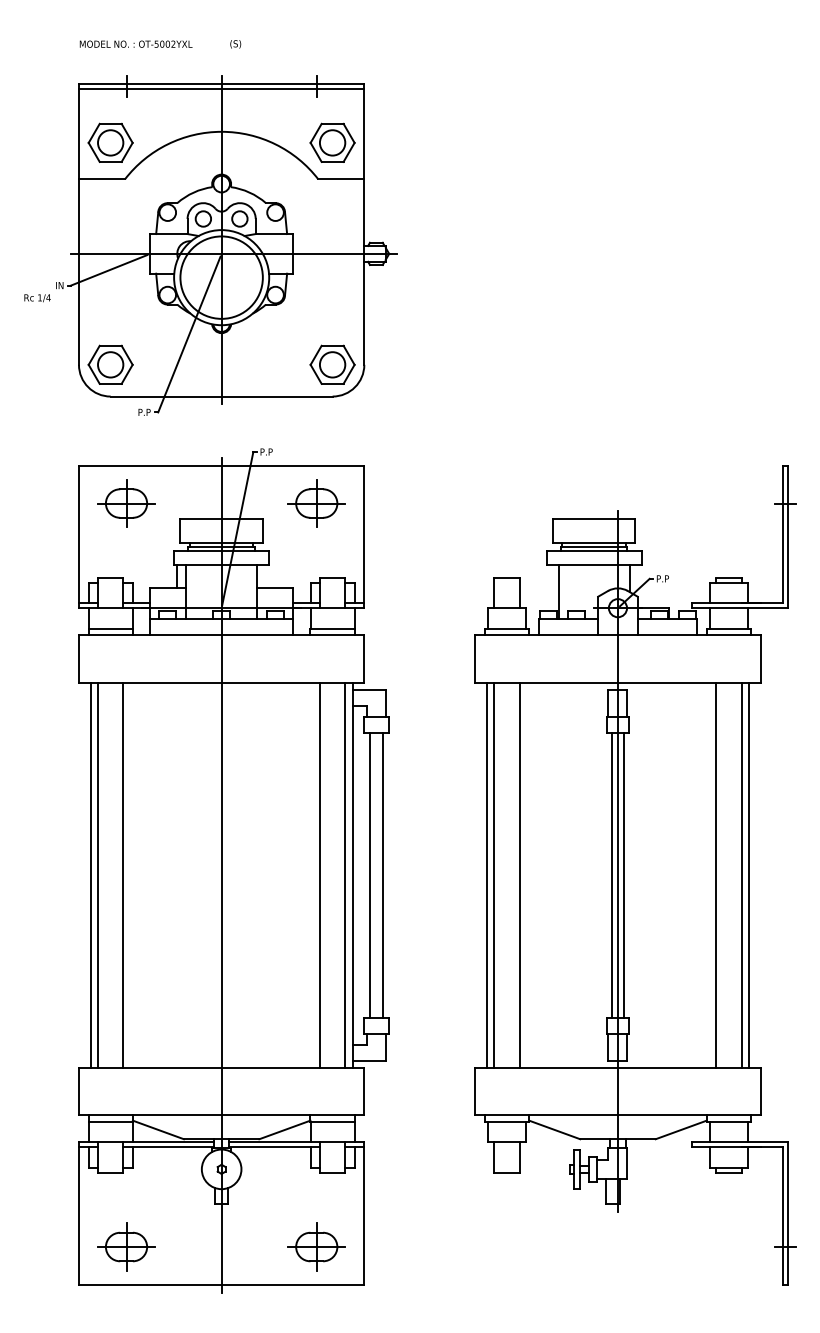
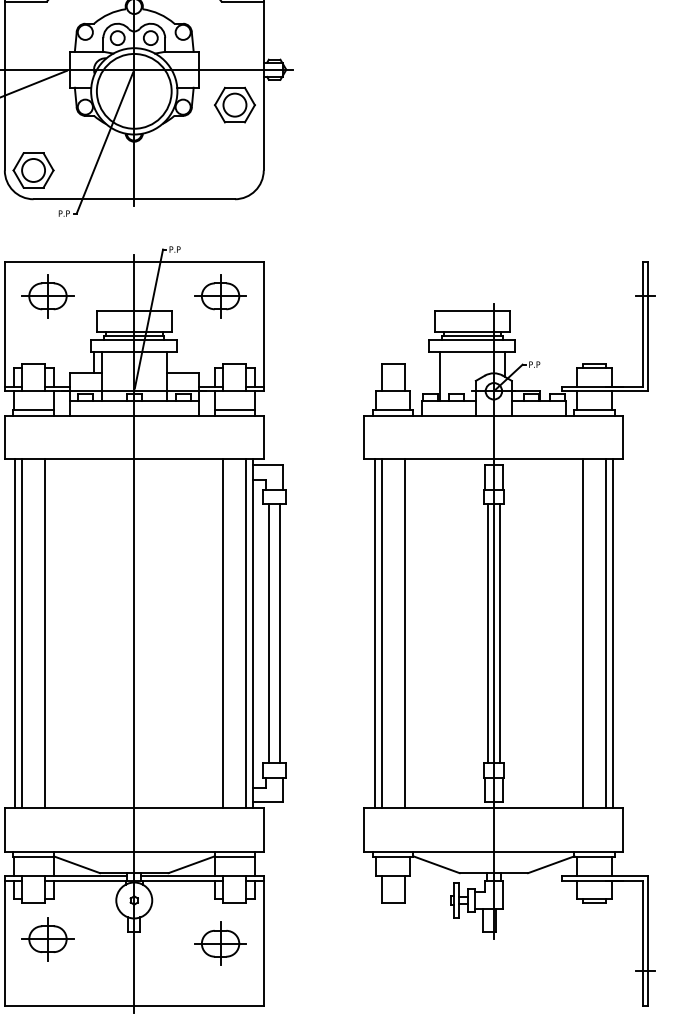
part: (332, 364) -> (234, 104), moved
part: (126, 1246) -> (47, 938), moved
part: (316, 1246) -> (220, 943), moved

